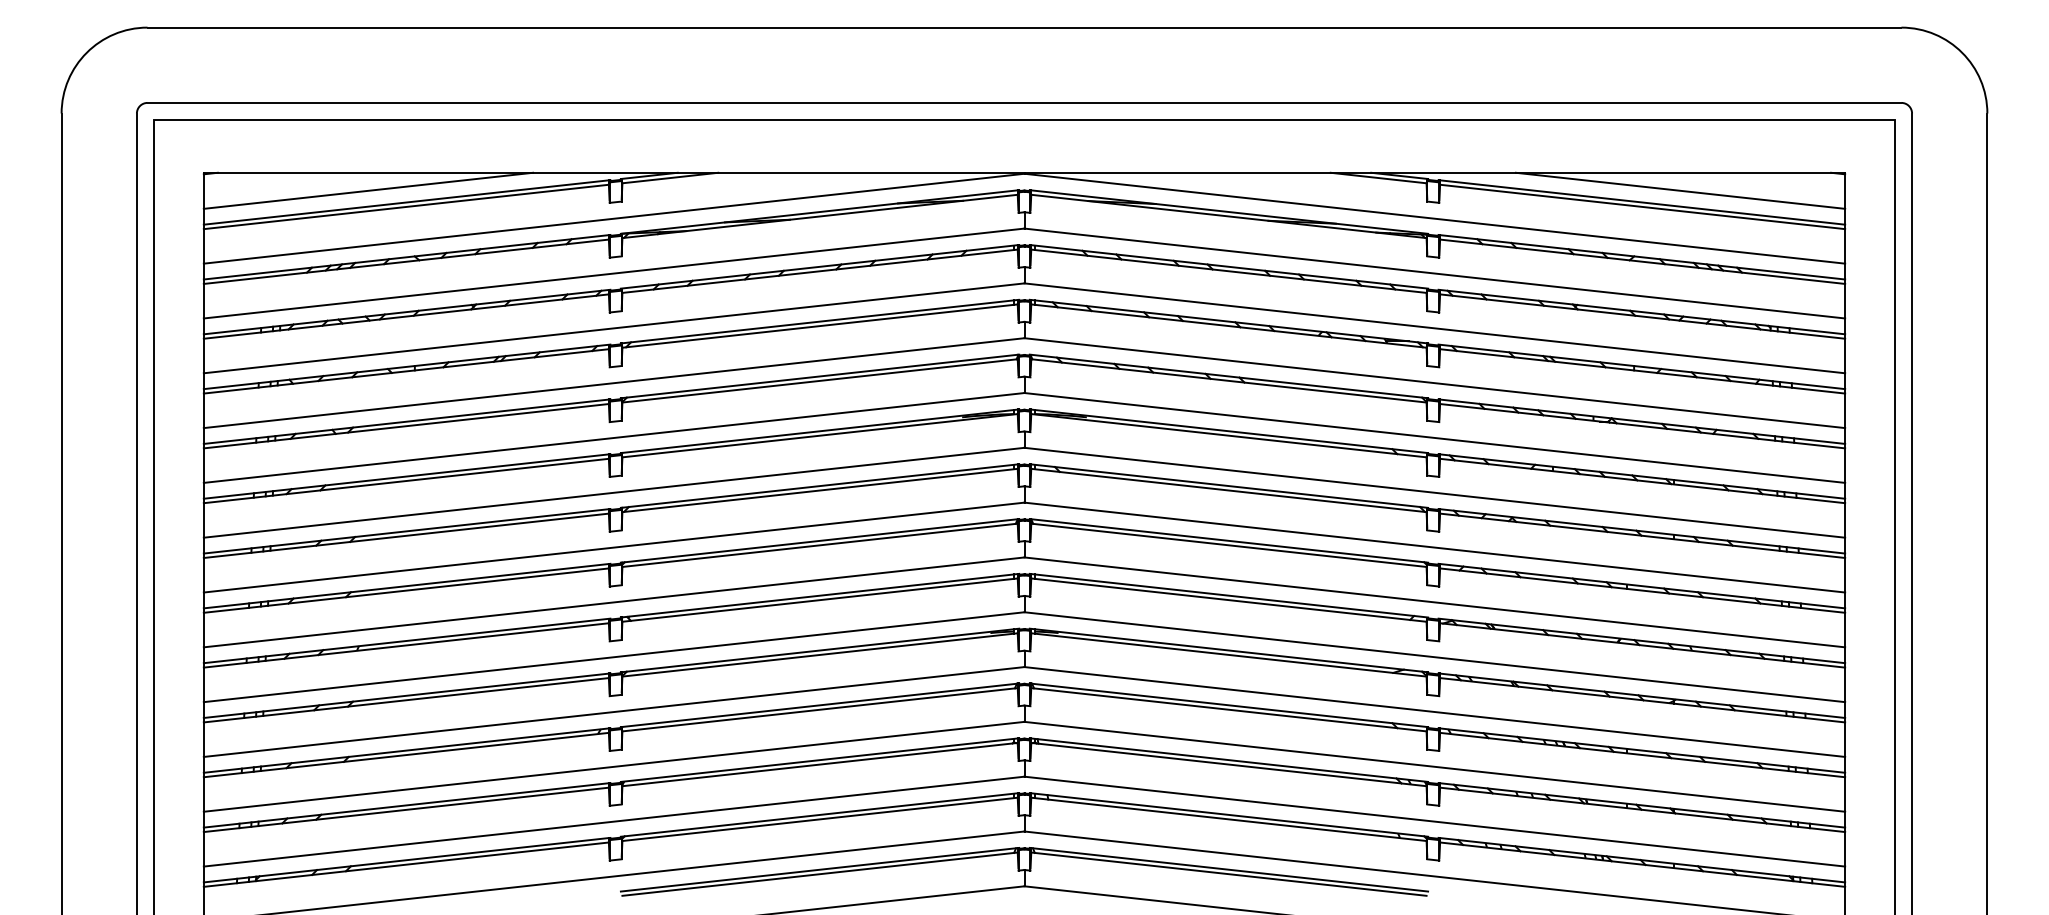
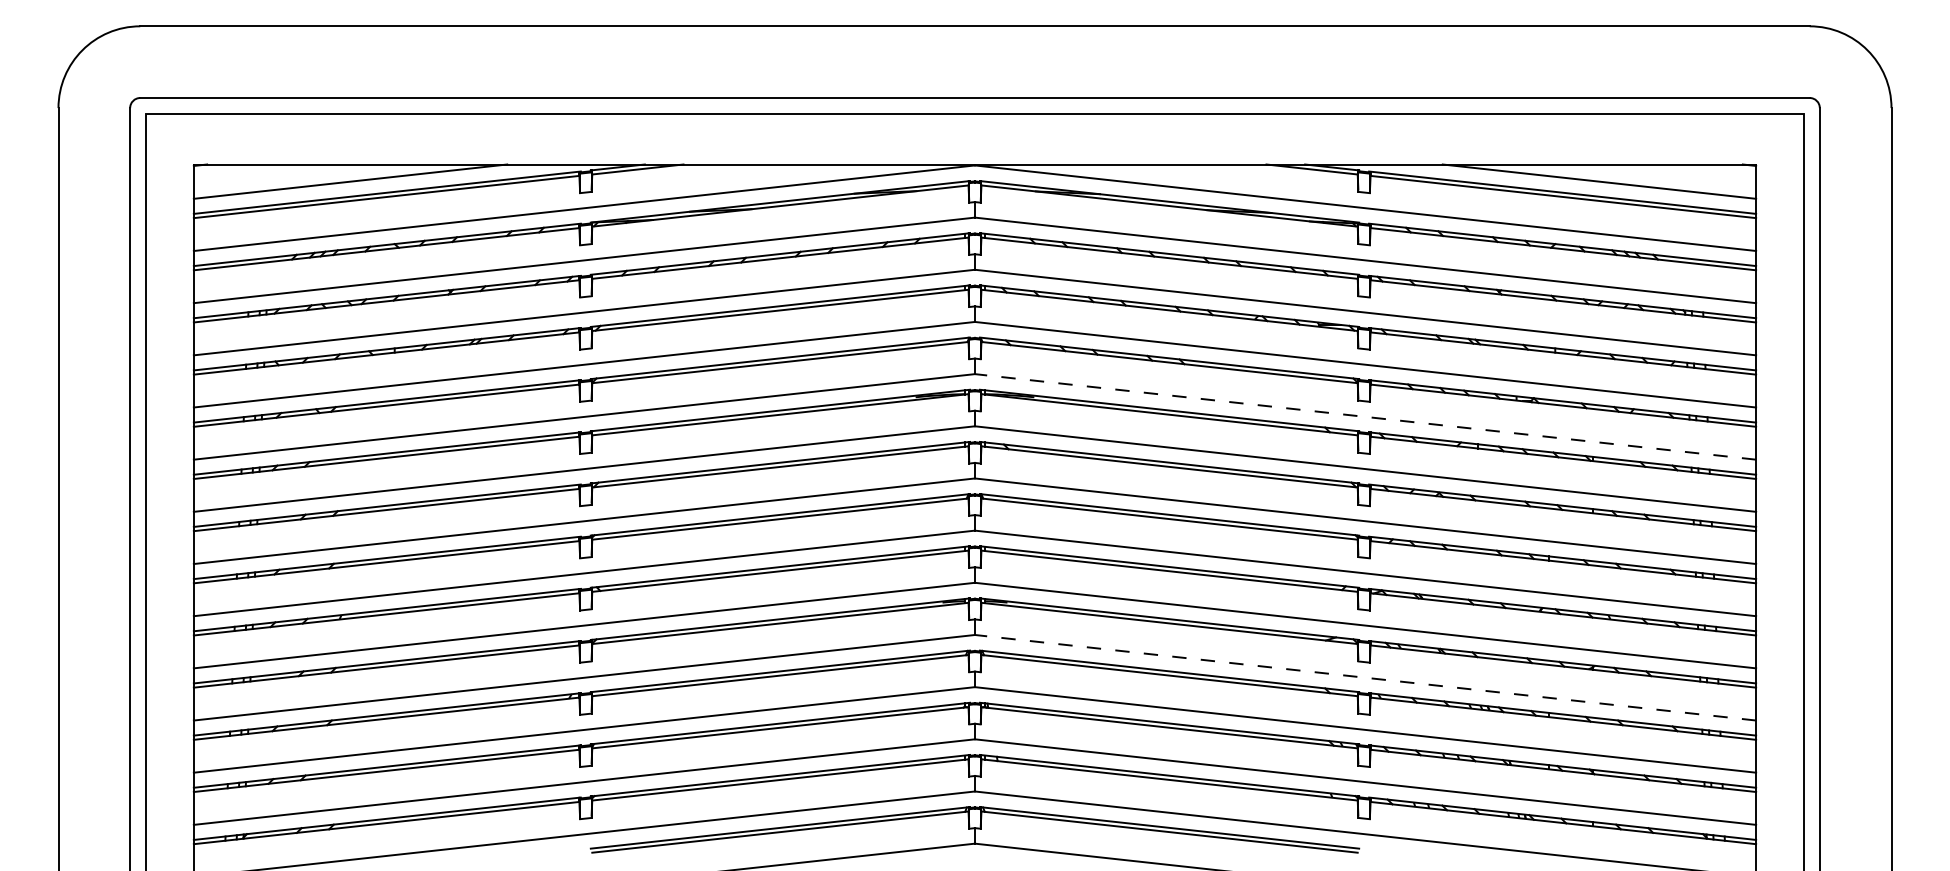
line: (1434, 437) -> (1365, 416), solid -> dashed
line: (1434, 711) -> (1365, 677), solid -> dashed

